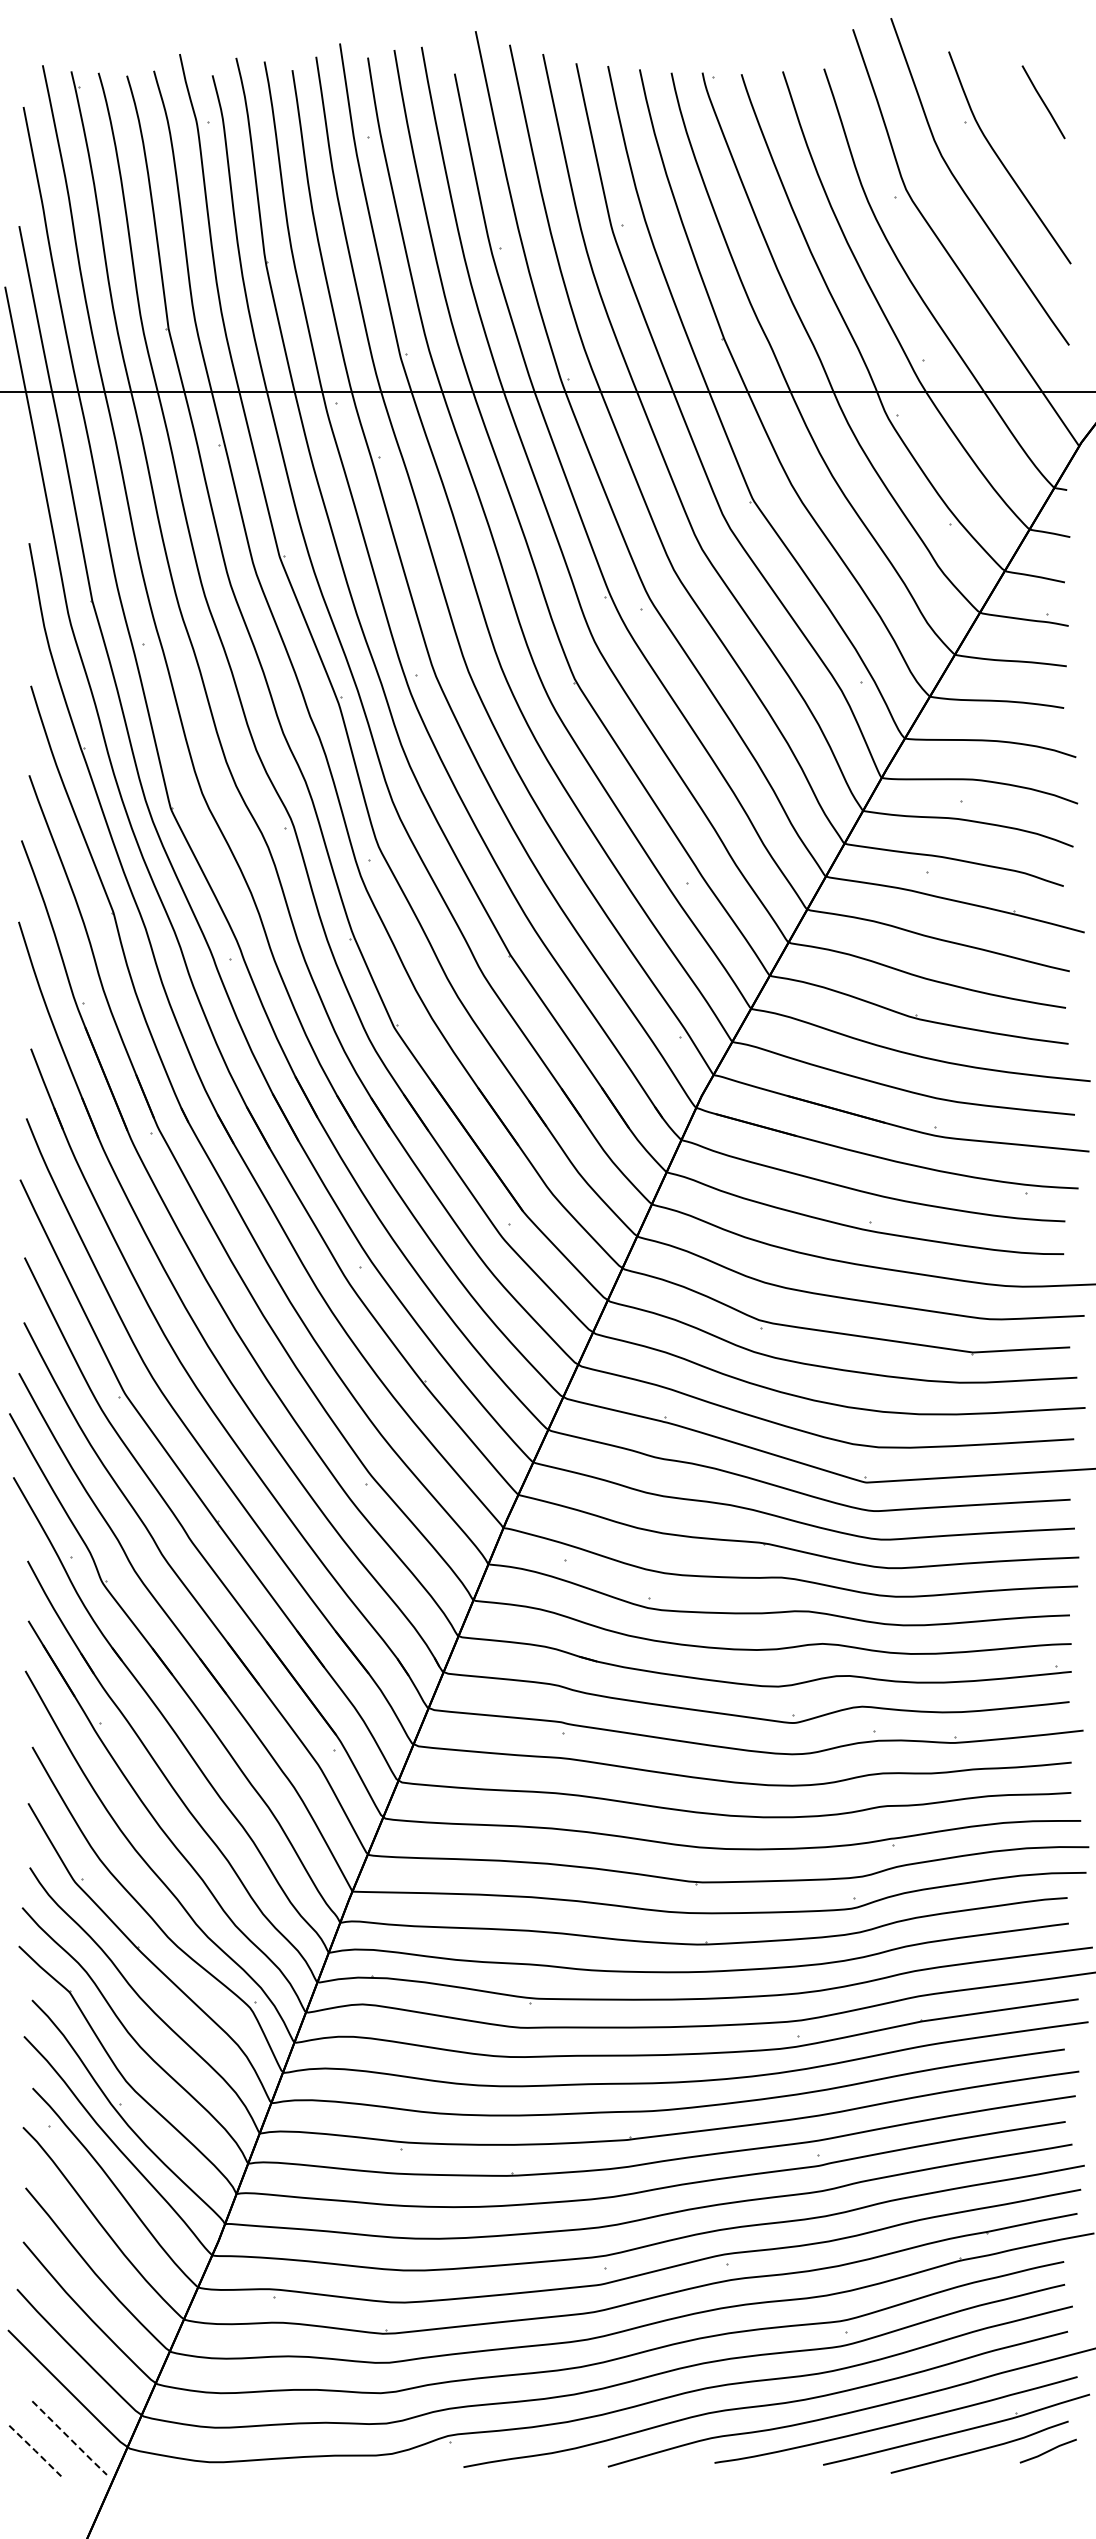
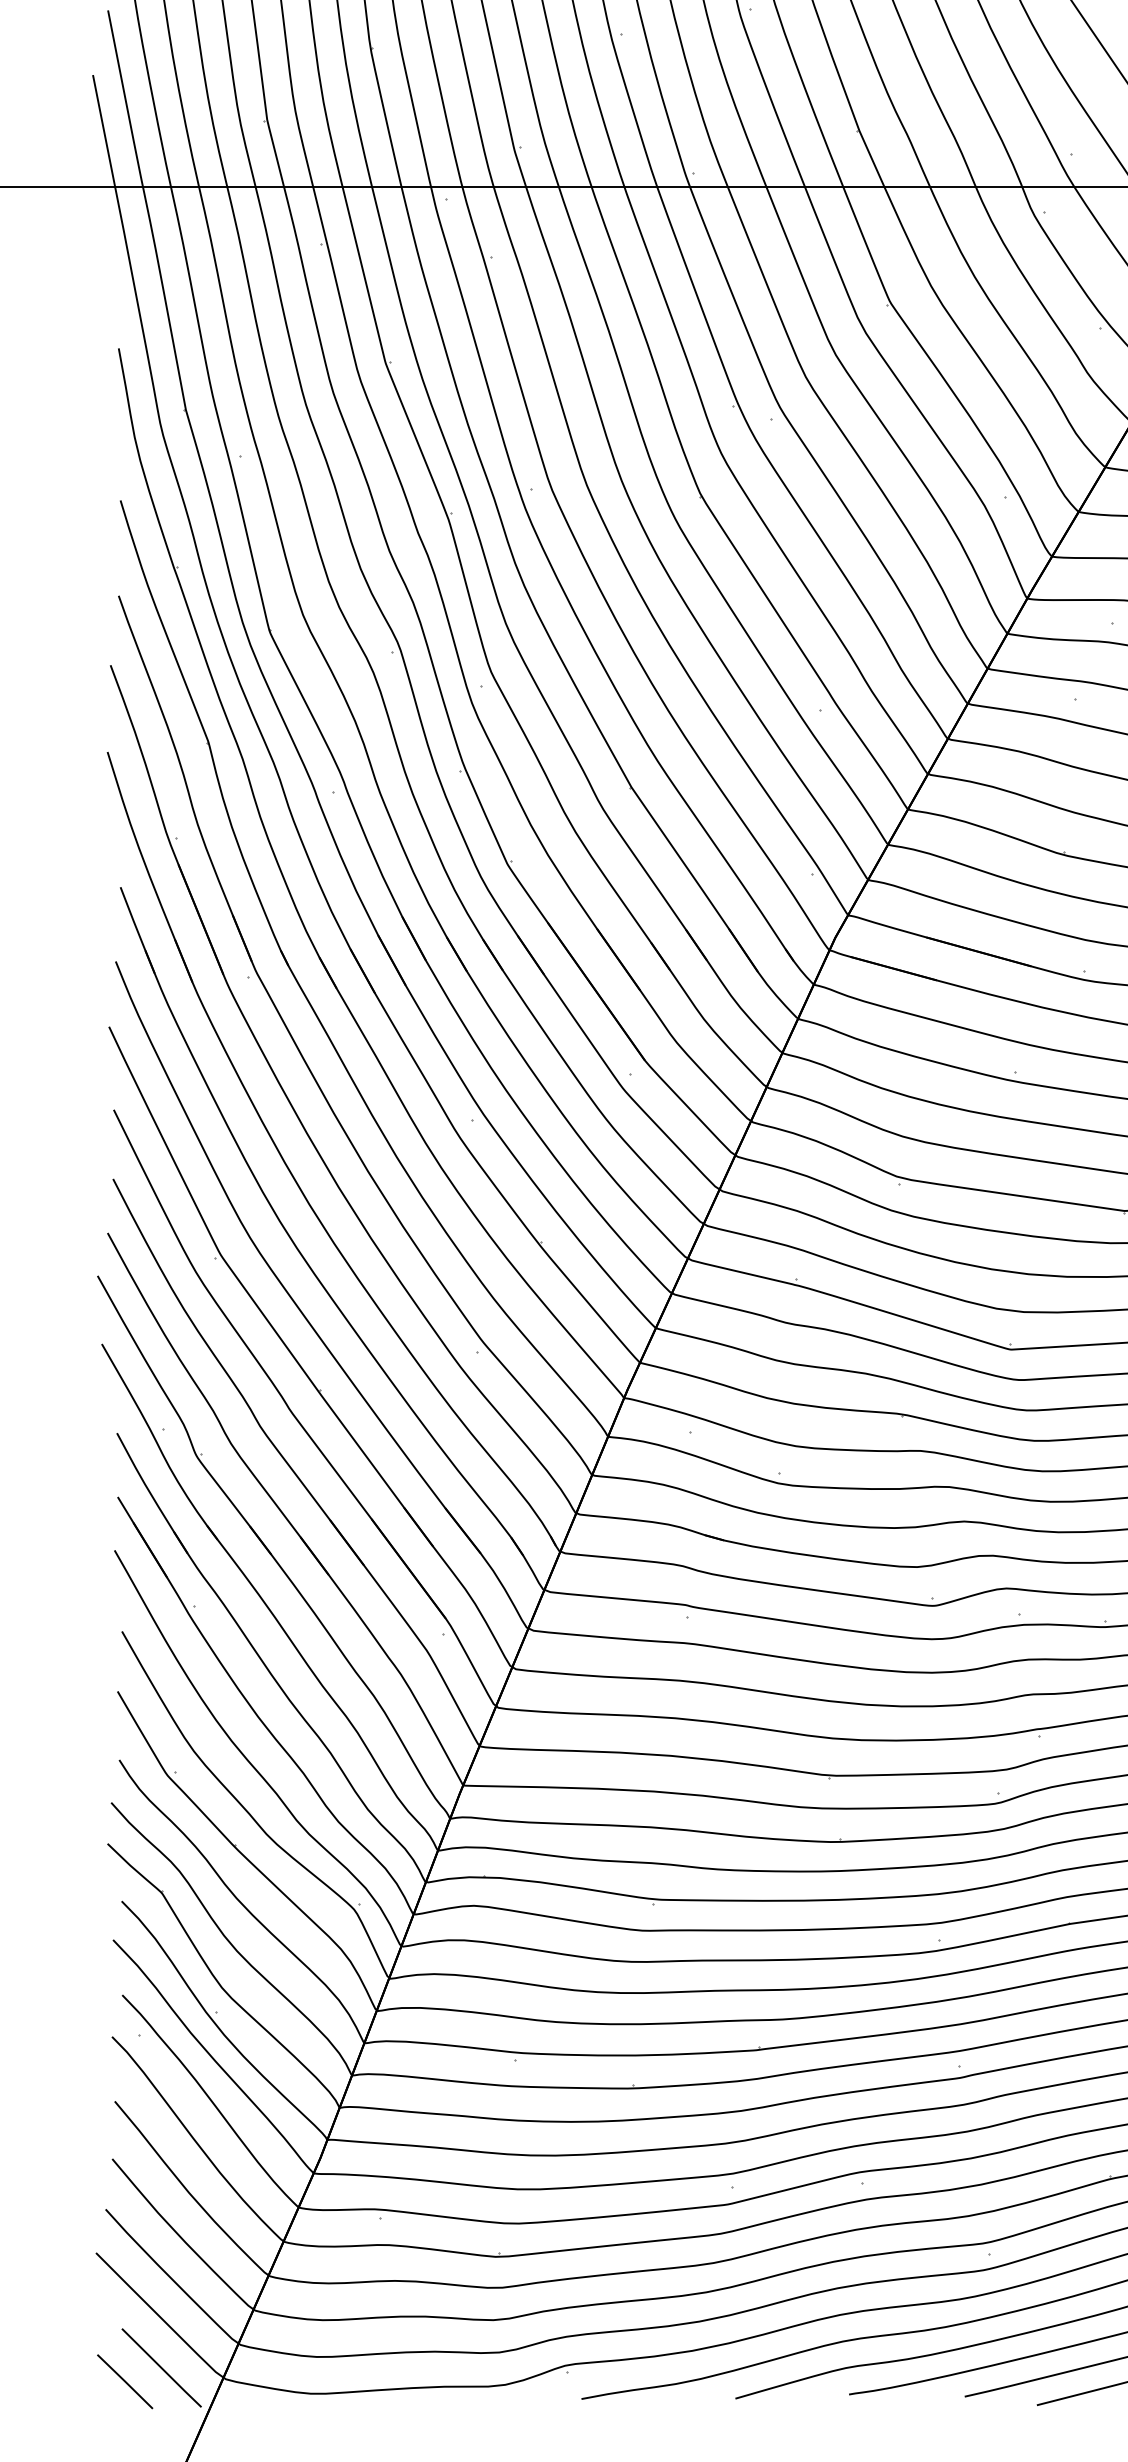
line: (70, 2438) -> (162, 2368), dashed -> solid
line: (35, 2450) -> (125, 2381), dashed -> solid

